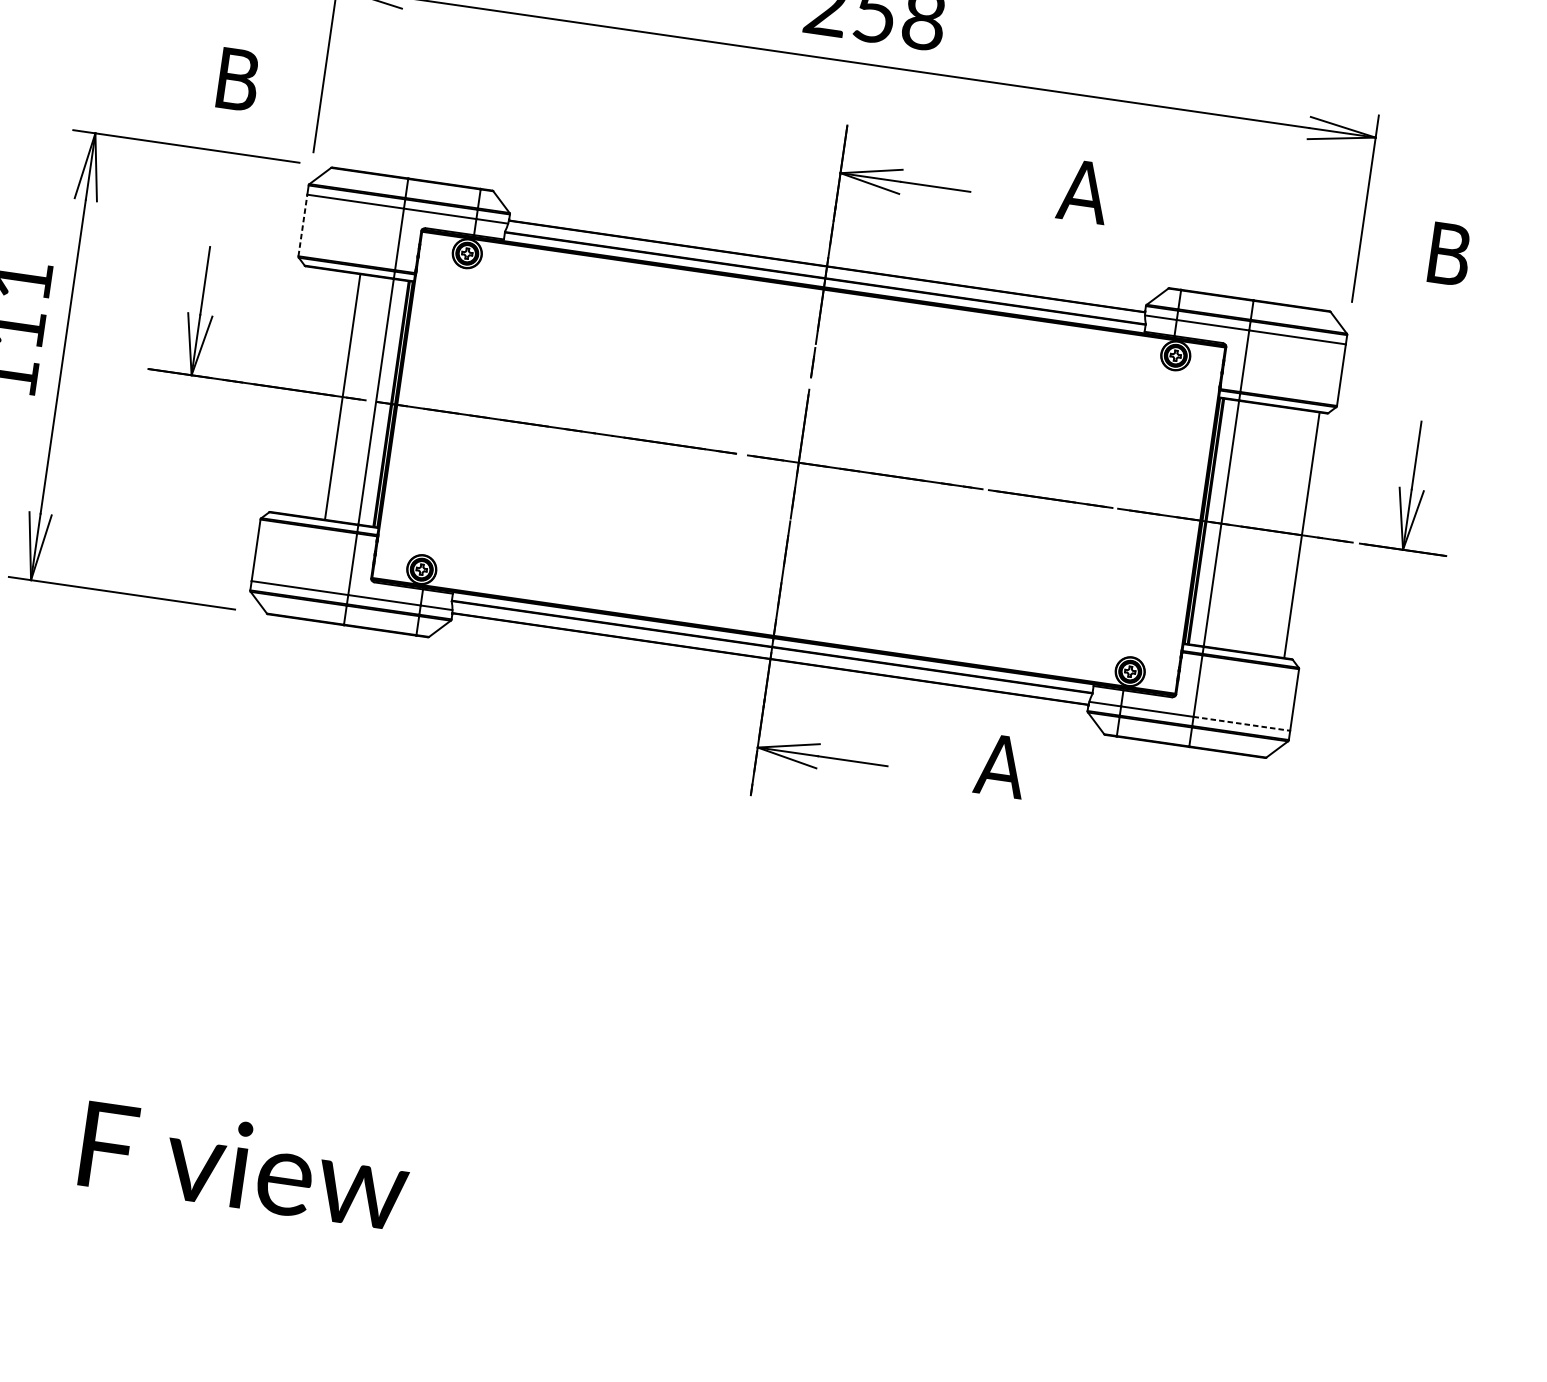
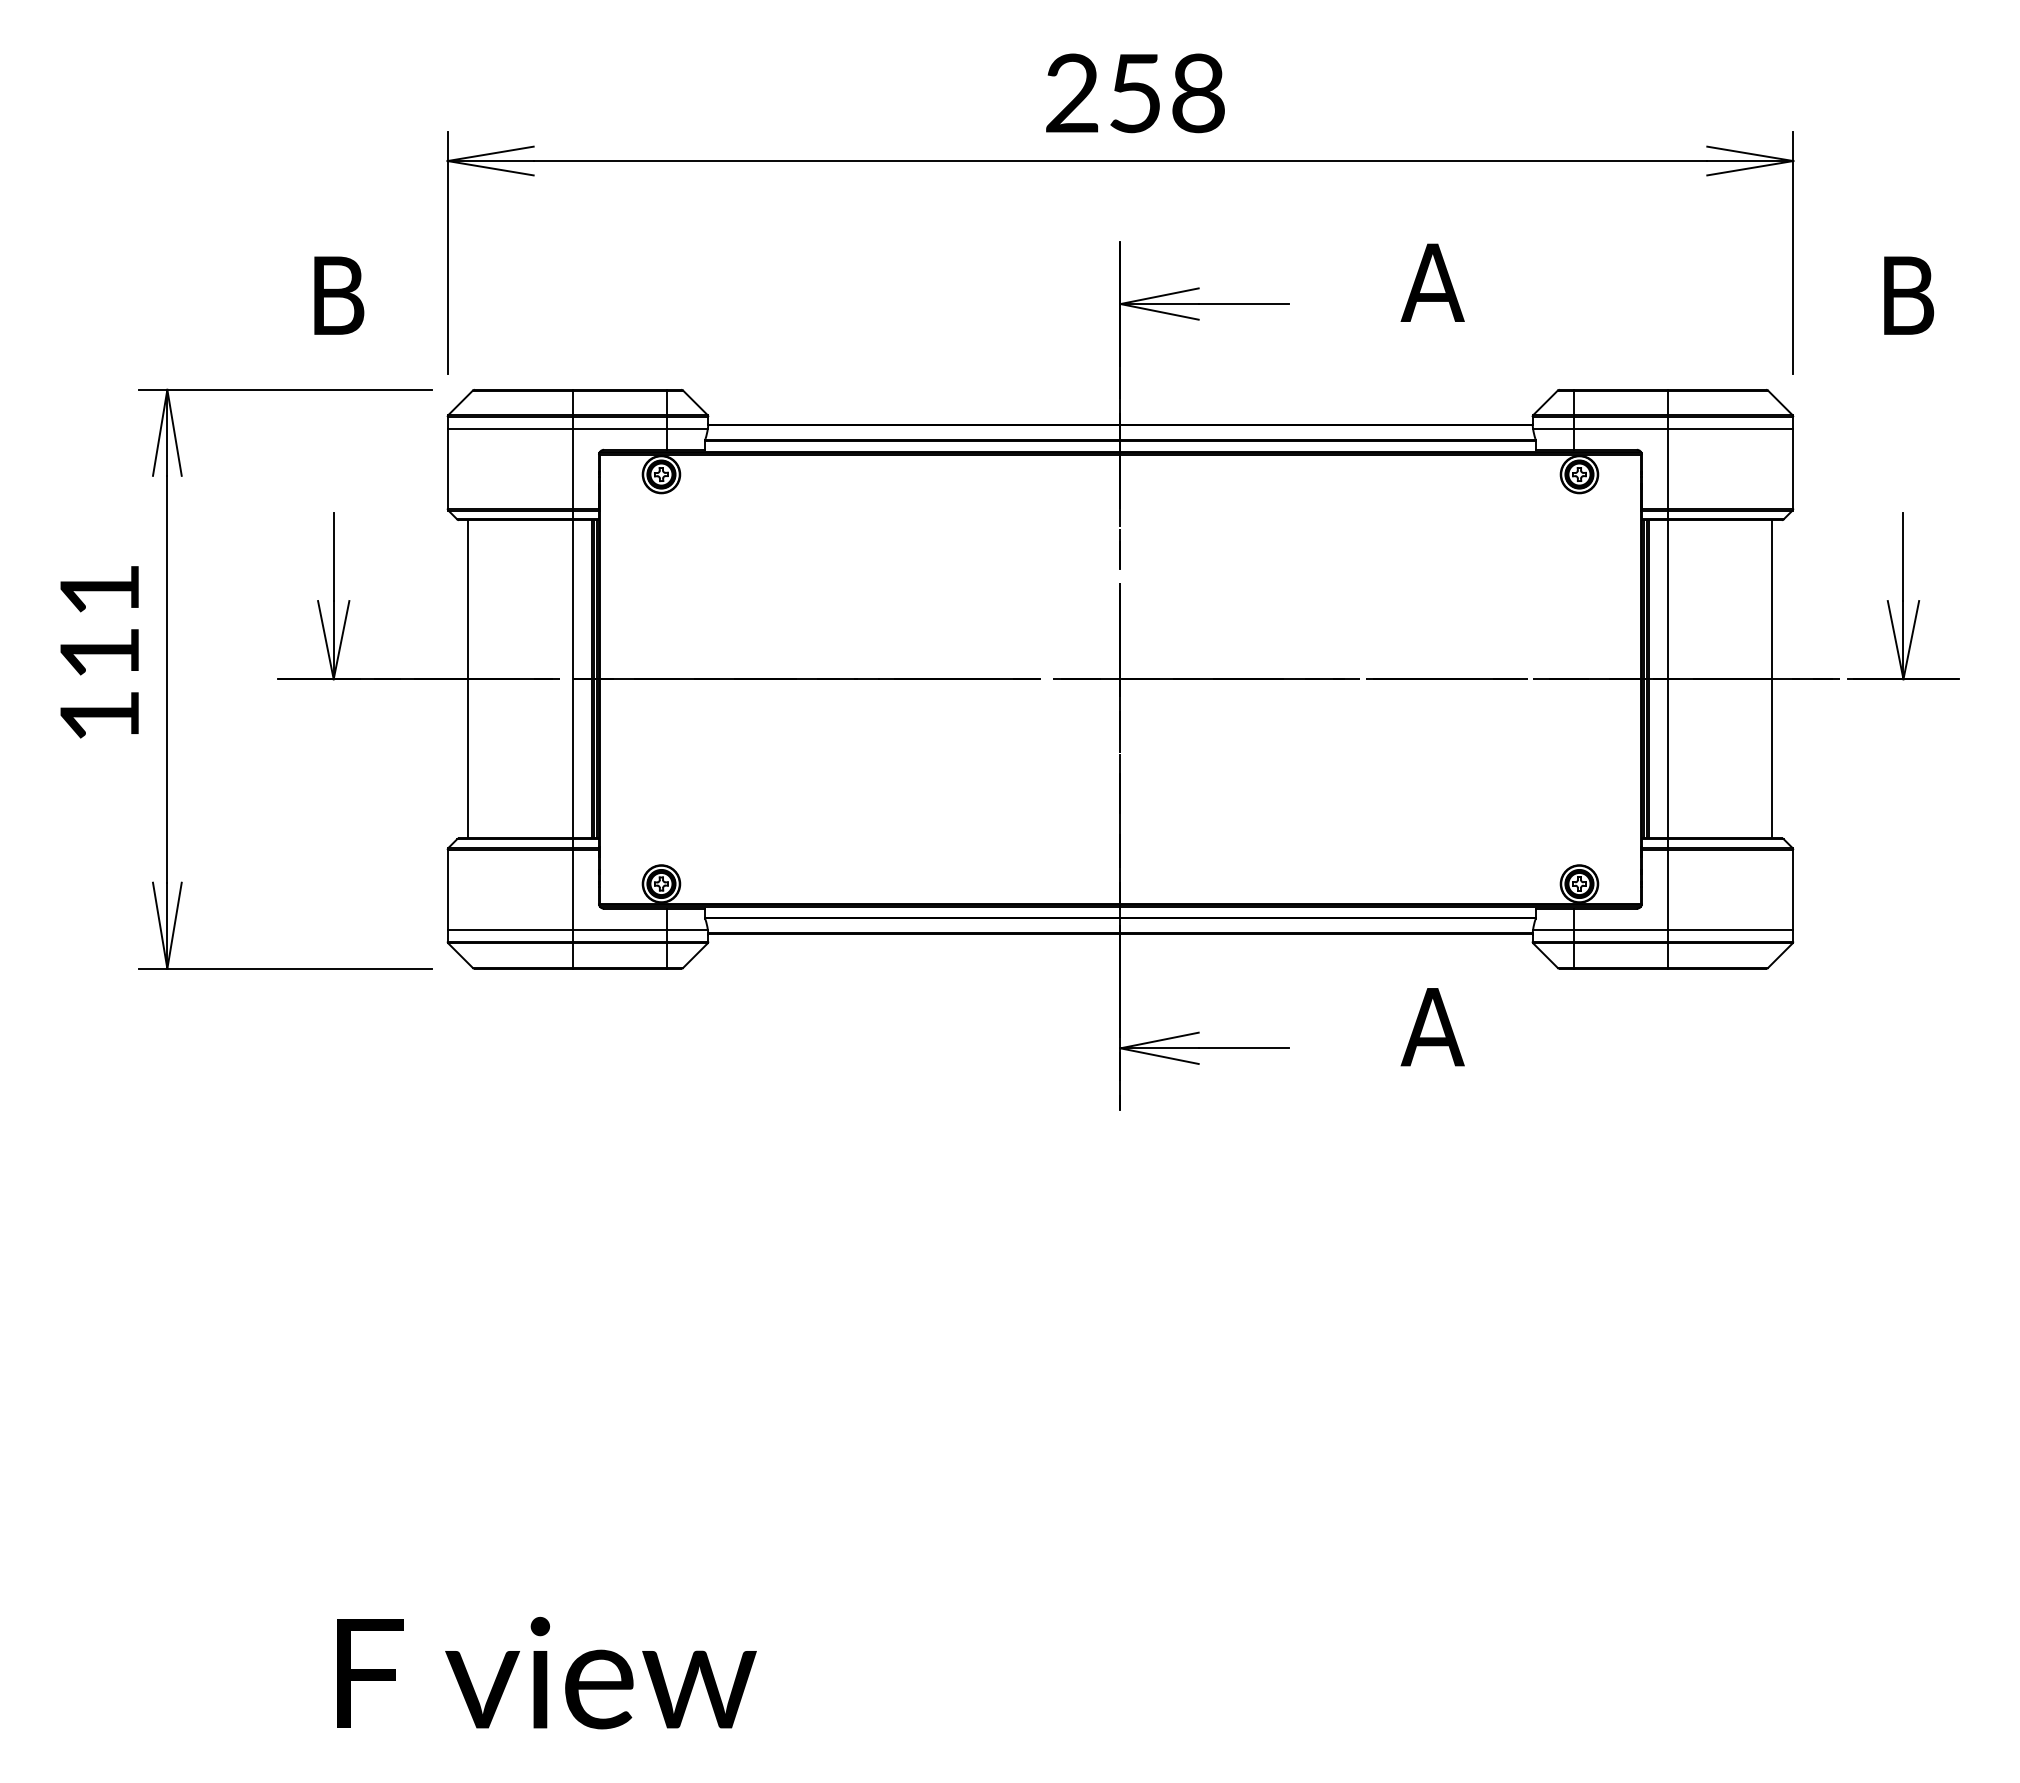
line: (302, 225) -> (447, 468), dashed -> solid
line: (342, 397) -> (468, 679), moved
line: (1241, 723) -> (1730, 929), dashed -> solid

